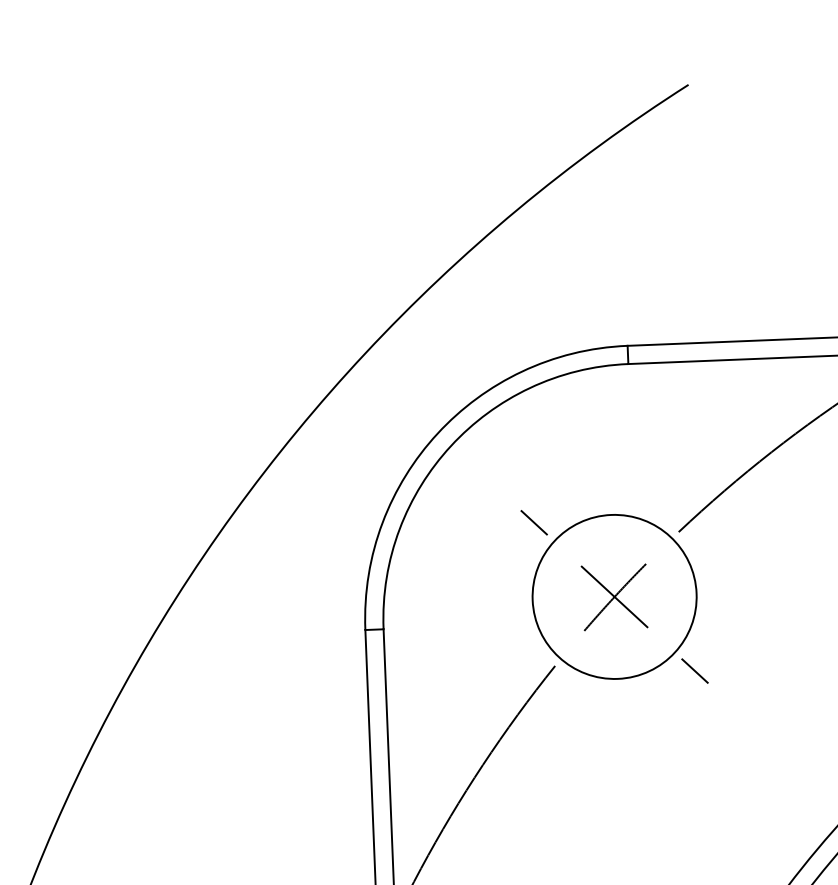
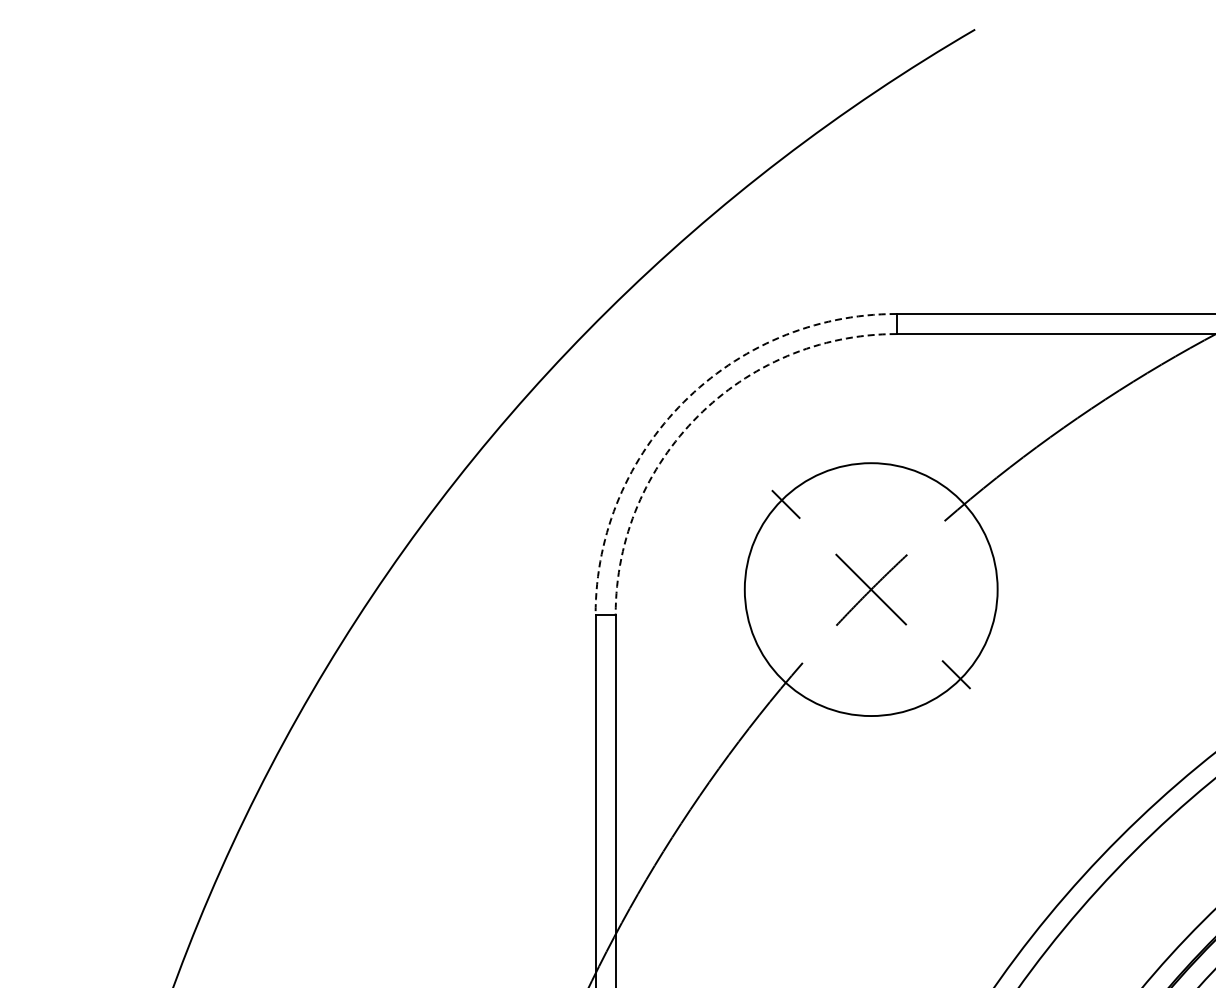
arc: (437, 433) -> (683, 402), solid -> dashed
arc: (450, 446) -> (697, 416), solid -> dashed
circle: (613, 596) -> (870, 589), size x1.4

